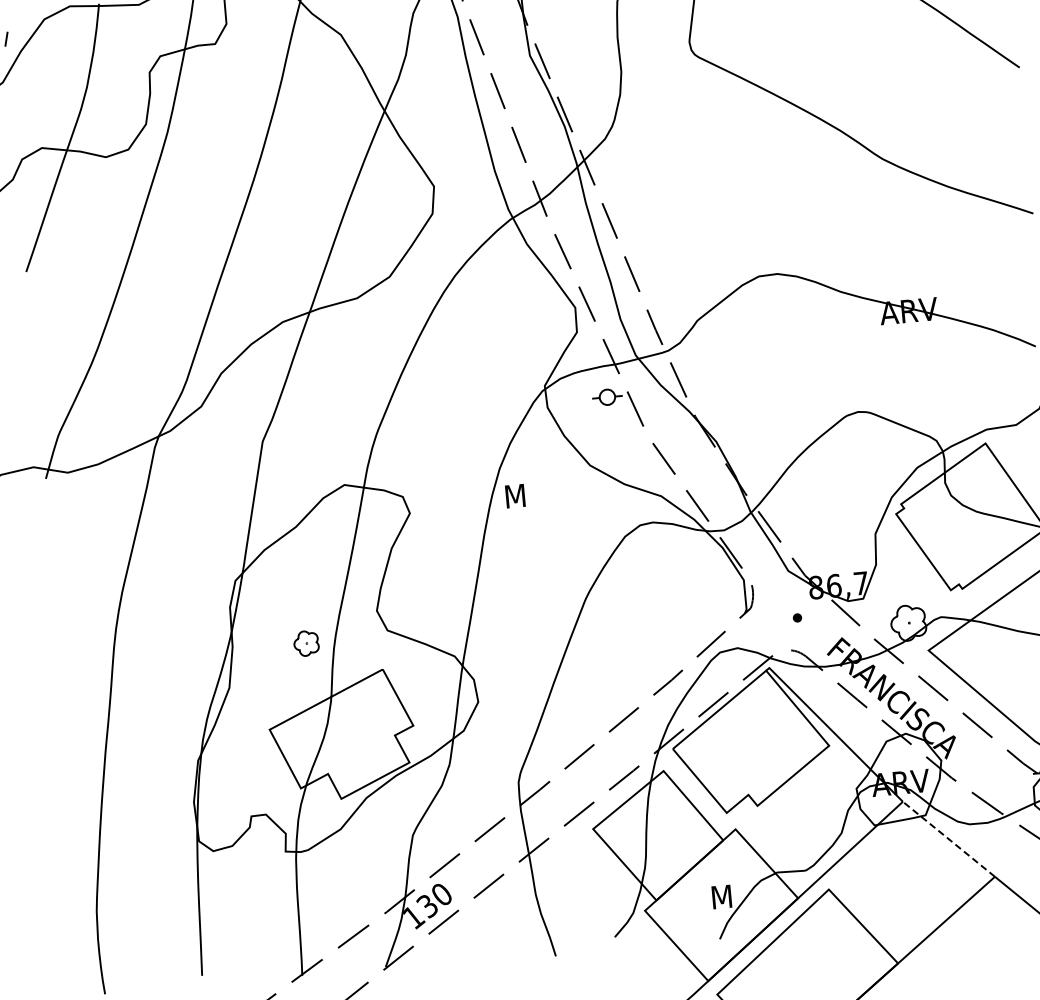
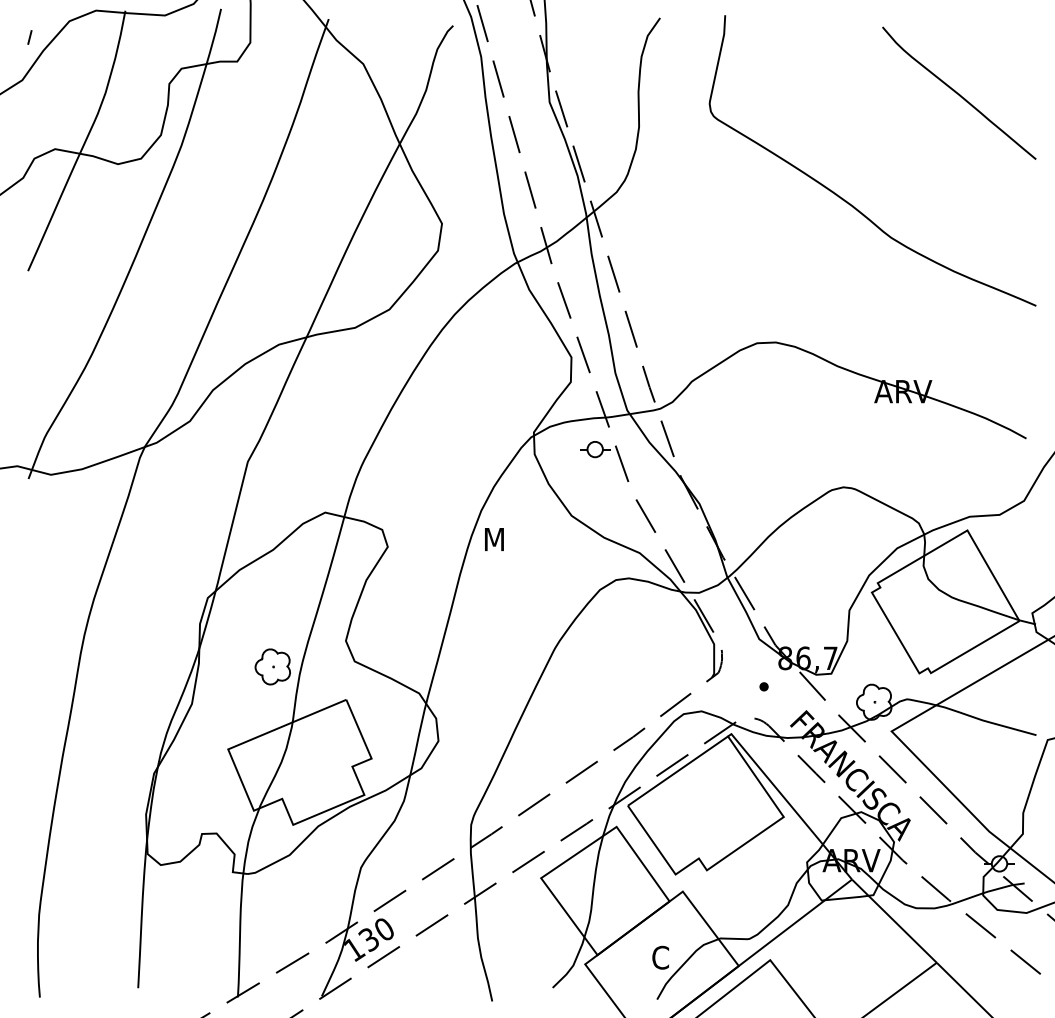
part: (306, 643) -> (272, 666), size x1.43
line: (948, 838) -> (894, 920), dashed -> solid
text: (721, 896) -> (662, 957), M -> C

